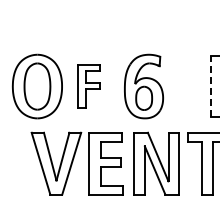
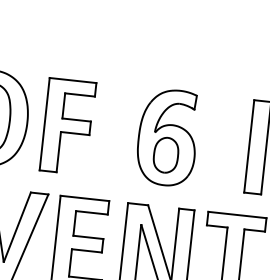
part: (89, 86) -> (68, 126), size x1.43
part: (143, 86) -> (167, 137), moved
line: (210, 86) -> (249, 146), dashed -> solid

